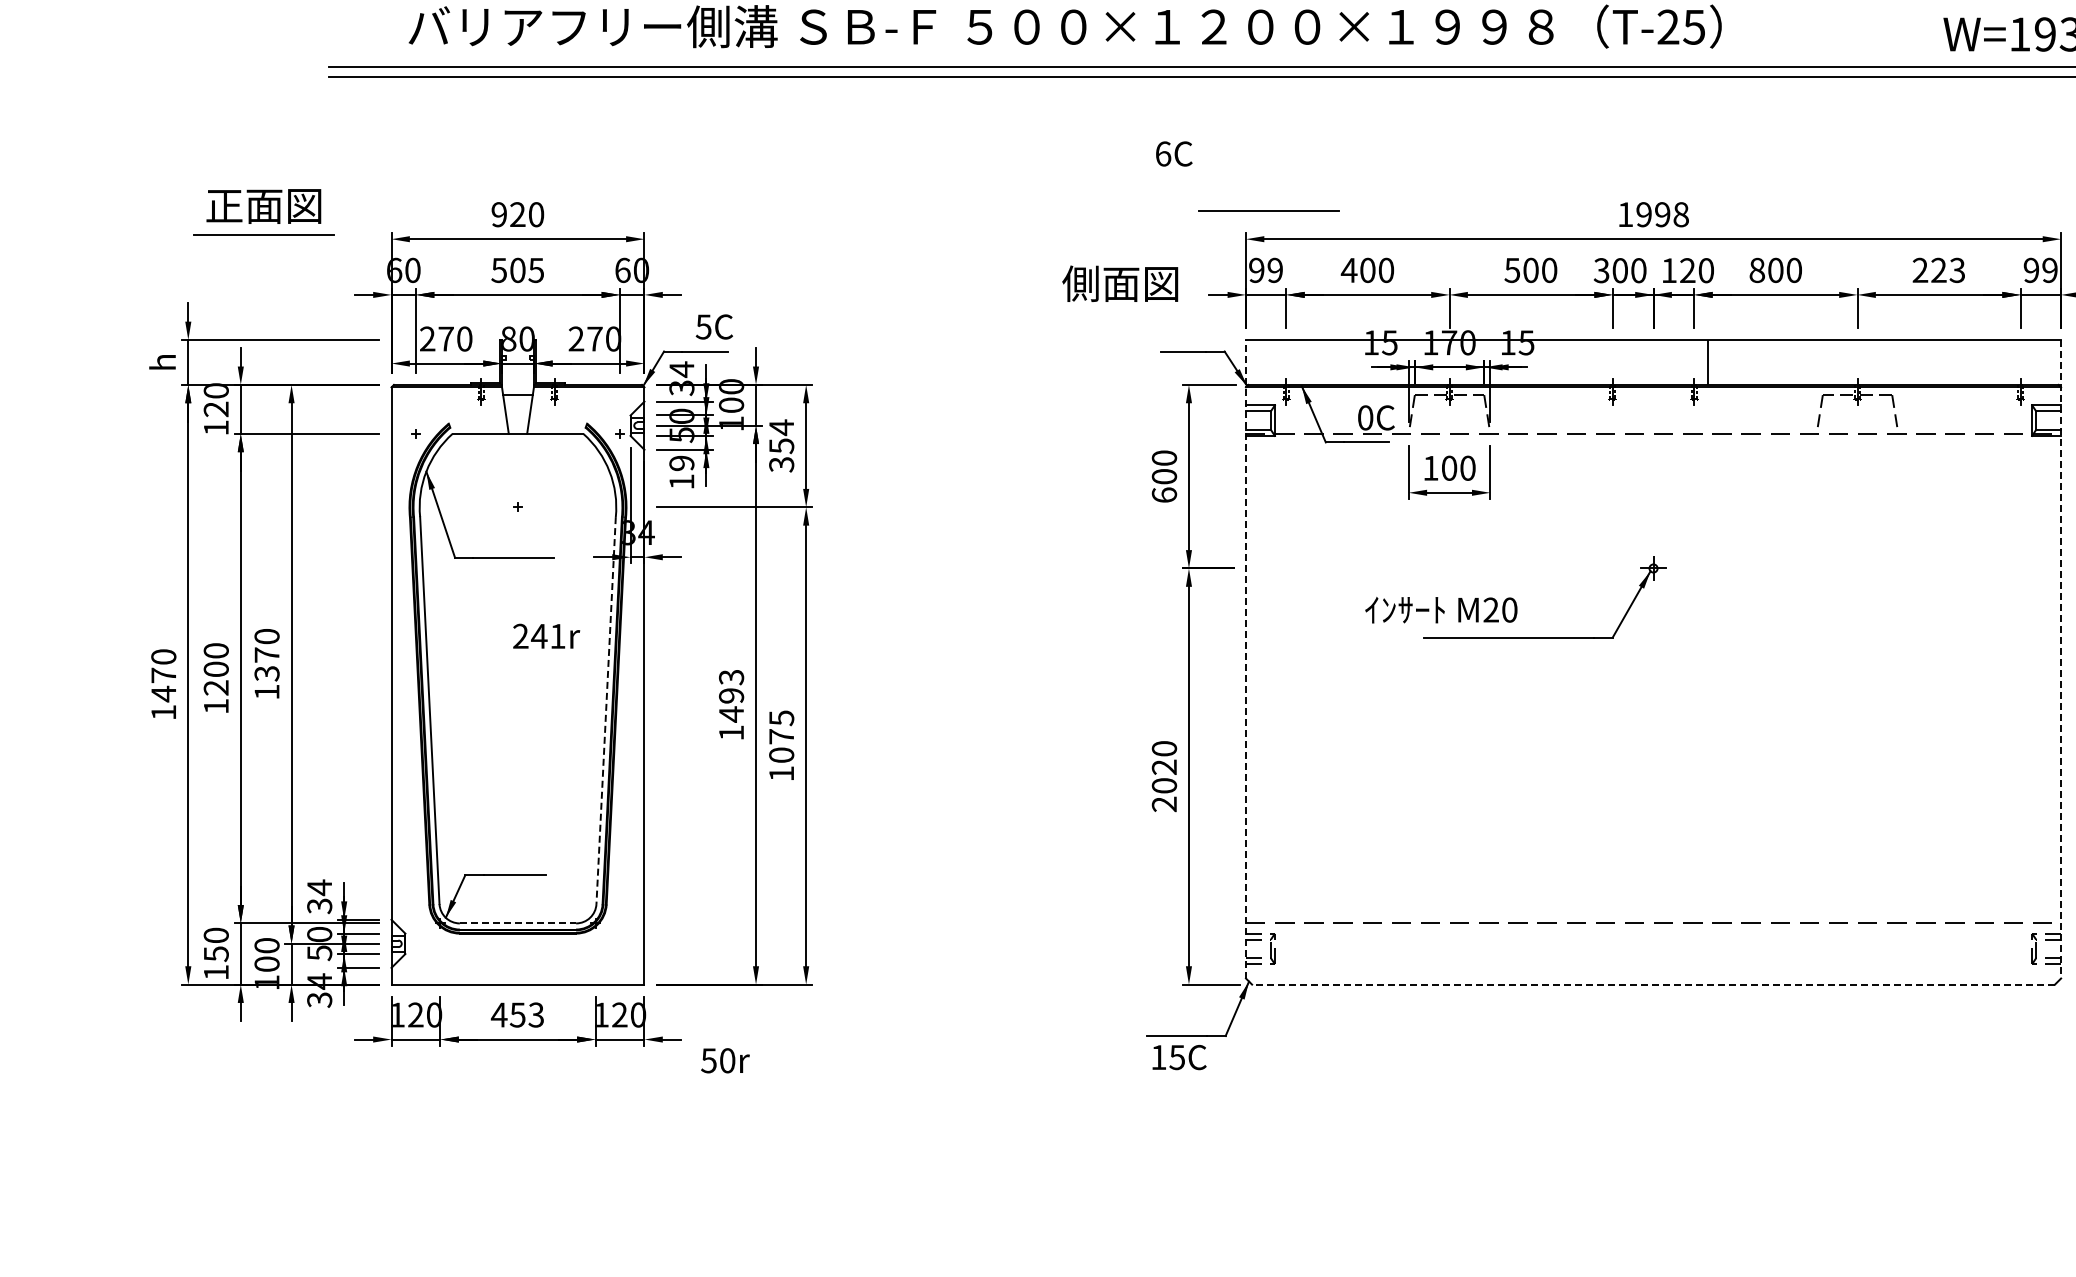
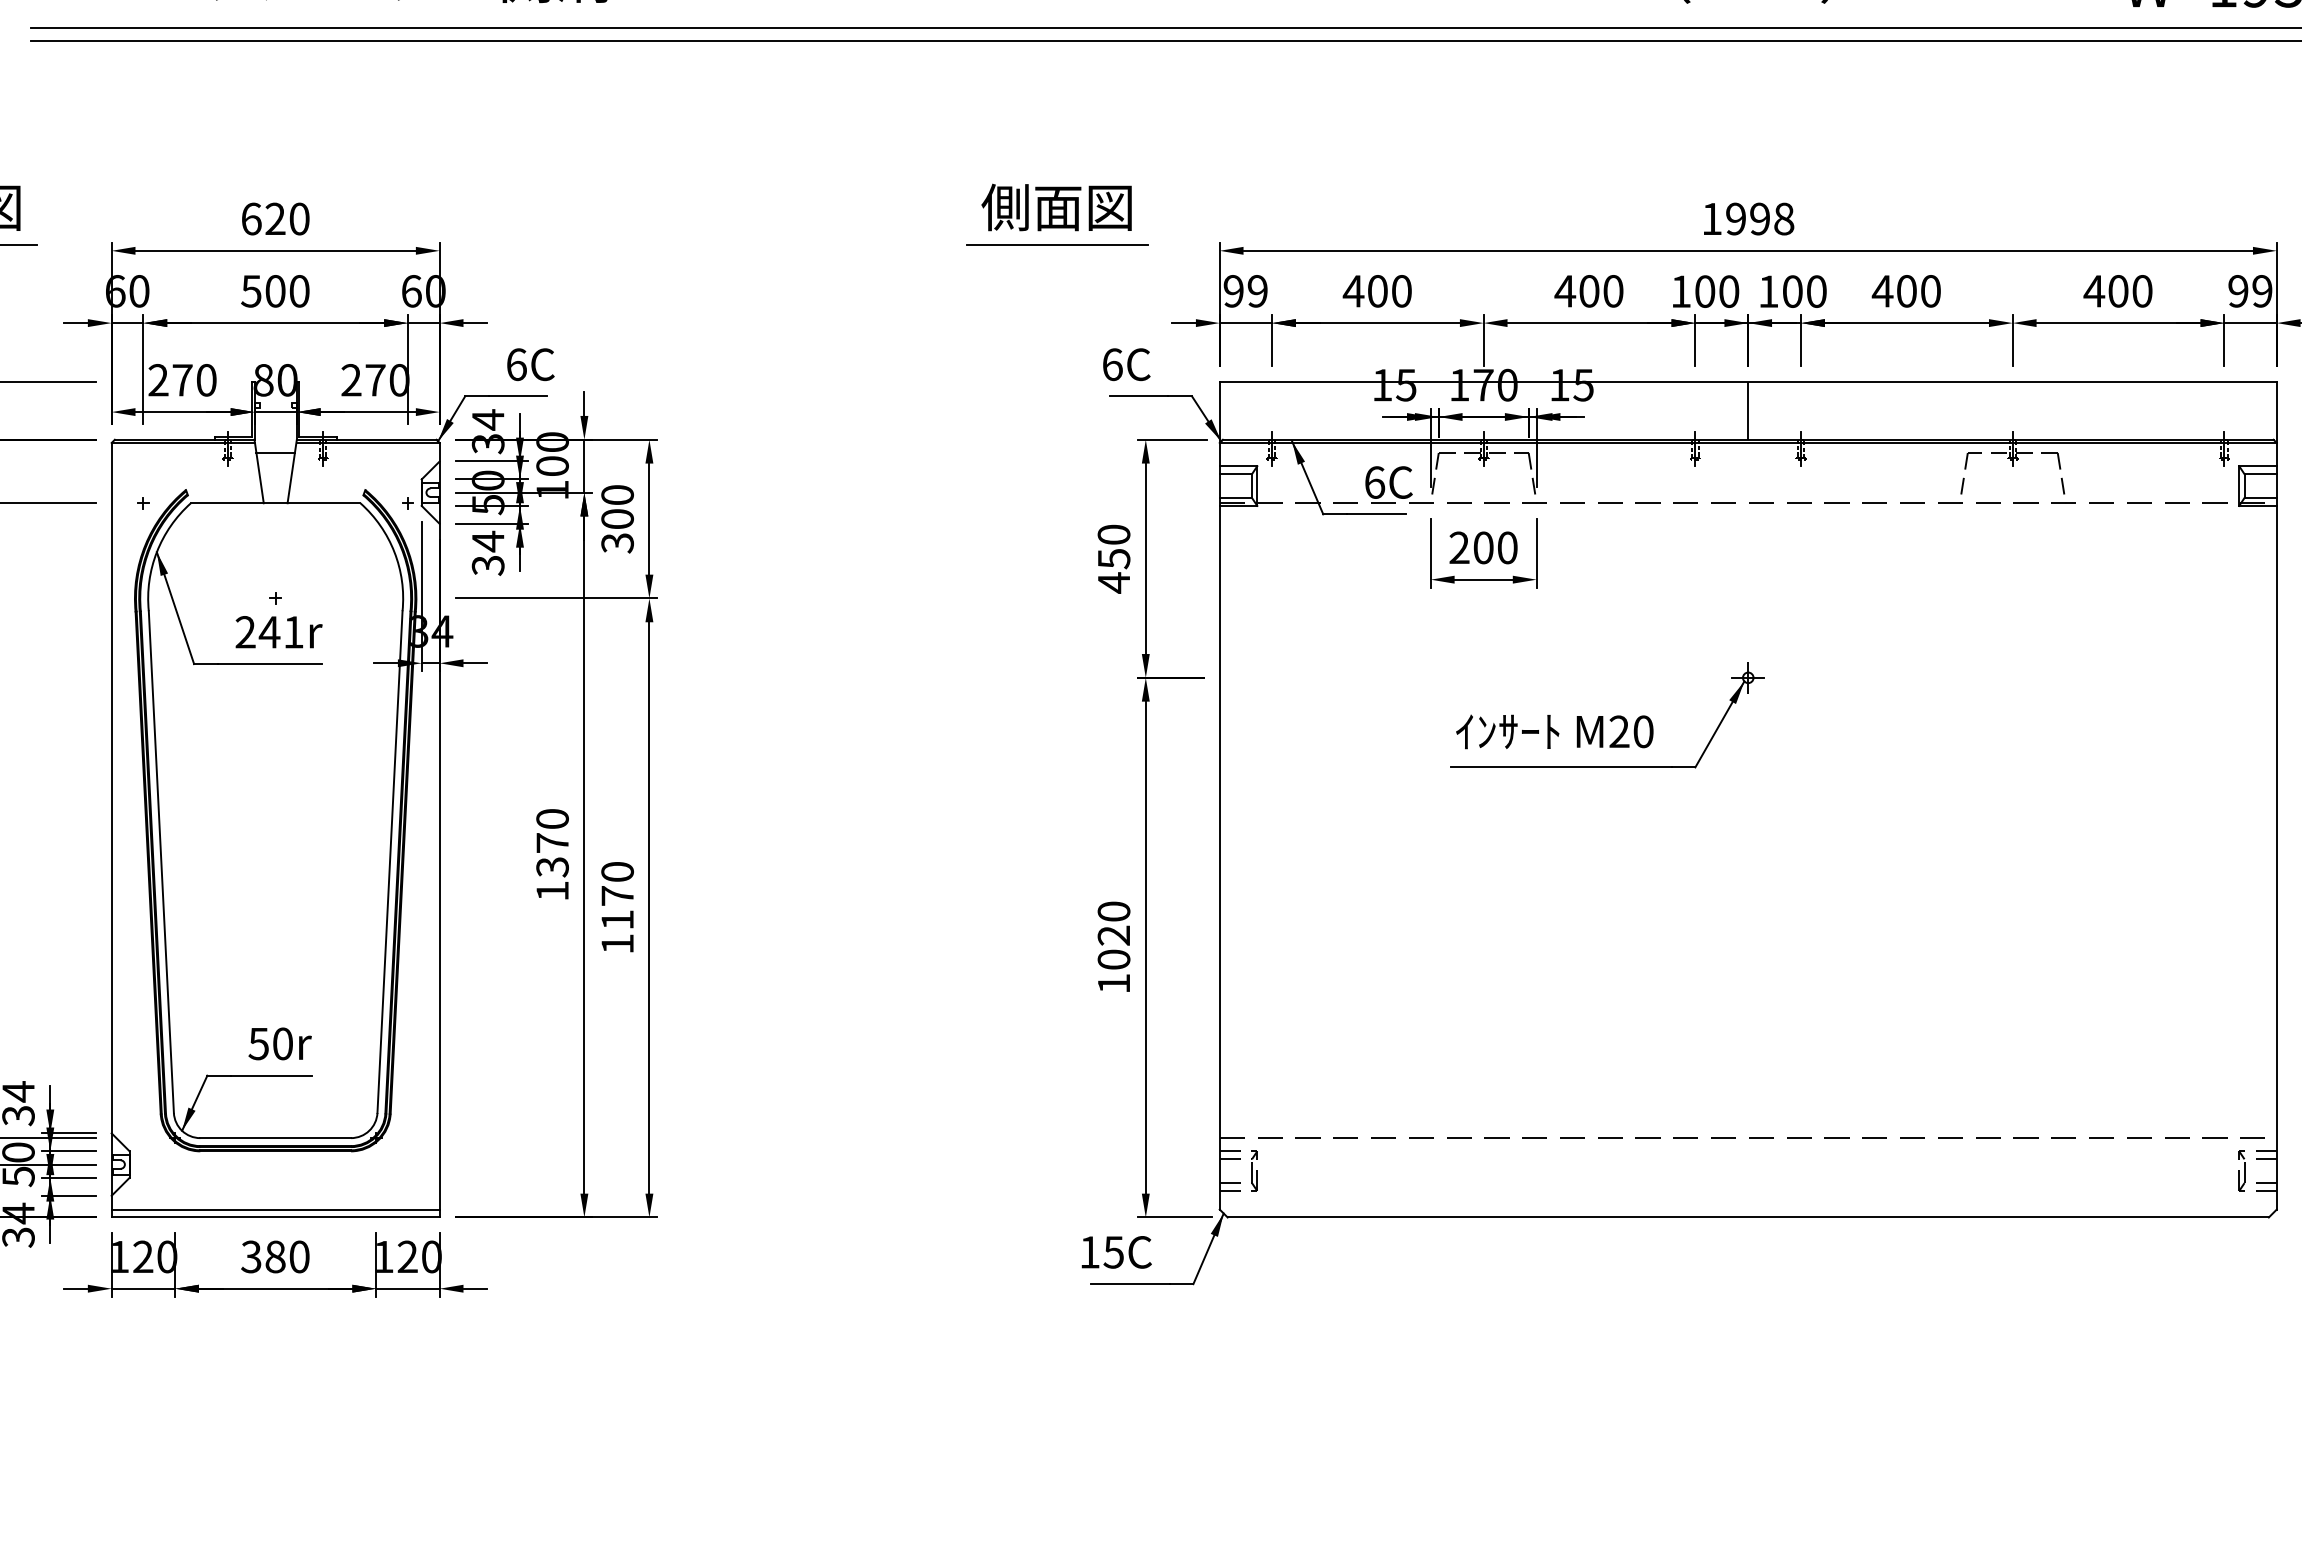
text: (1174, 153) -> (1127, 364), moved
line: (1268, 210) -> (1057, 244), moved
text: (499, 214) -> (251, 218), 920 -> 620
text: (536, 269) -> (299, 290), 505 -> 500
text: (1512, 270) -> (1565, 291), 500 -> 400
text: (1601, 270) -> (1680, 291), 300 -> 100
text: (1687, 270) -> (1792, 291), 120 -> 100
text: (1756, 270) -> (1881, 291), 800 -> 400
text: (1938, 270) -> (2117, 291), 223 -> 400
text: (1120, 283) -> (1057, 207), moved
text: (703, 326) -> (516, 364), 5C -> 6C
line: (1707, 362) -> (1748, 410), moved
text: (1365, 417) -> (1374, 482), 0C -> 6C
text: (781, 436) -> (617, 506), 354 -> 300
text: (1430, 467) -> (1459, 546), 100 -> 200
text: (681, 472) -> (487, 553), 19 -> 34
text: (1164, 486) -> (1114, 571), 600 -> 450
text: (1441, 610) -> (1554, 732), moved
text: (546, 635) -> (278, 631), moved
line: (1245, 658) -> (1219, 794), dashed -> solid
line: (2061, 659) -> (2277, 795), dashed -> solid
text: (731, 695) -> (552, 842), 1493 -> 1370
line: (606, 710) -> (390, 861), dashed -> solid
text: (781, 736) -> (617, 895), 1075 -> 1170
text: (1163, 804) -> (1112, 983), 2020 -> 1020
line: (518, 923) -> (276, 1138), dashed -> solid
line: (517, 978) -> (275, 1209), added
line: (1653, 984) -> (1748, 1217), dashed -> solid
text: (517, 1014) -> (275, 1256), 453 -> 380
text: (1179, 1057) -> (1116, 1252), moved
text: (725, 1060) -> (280, 1043), moved

